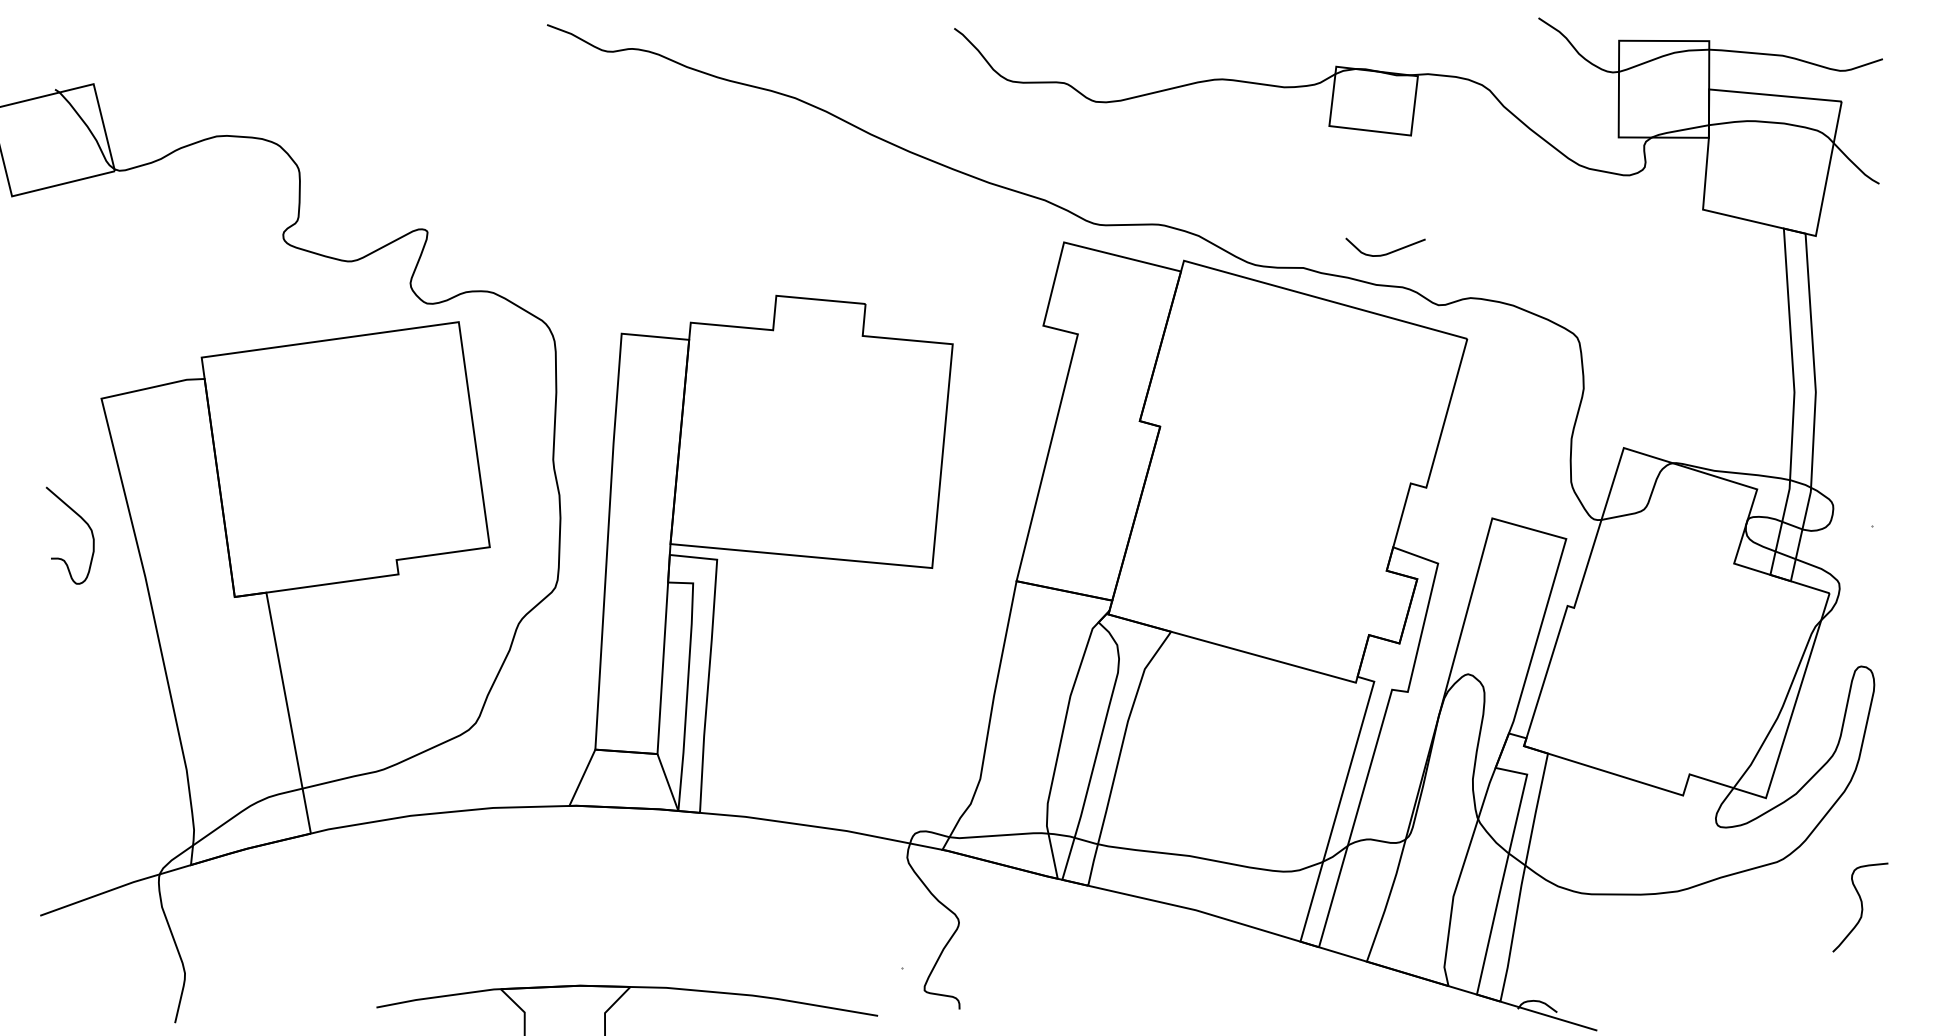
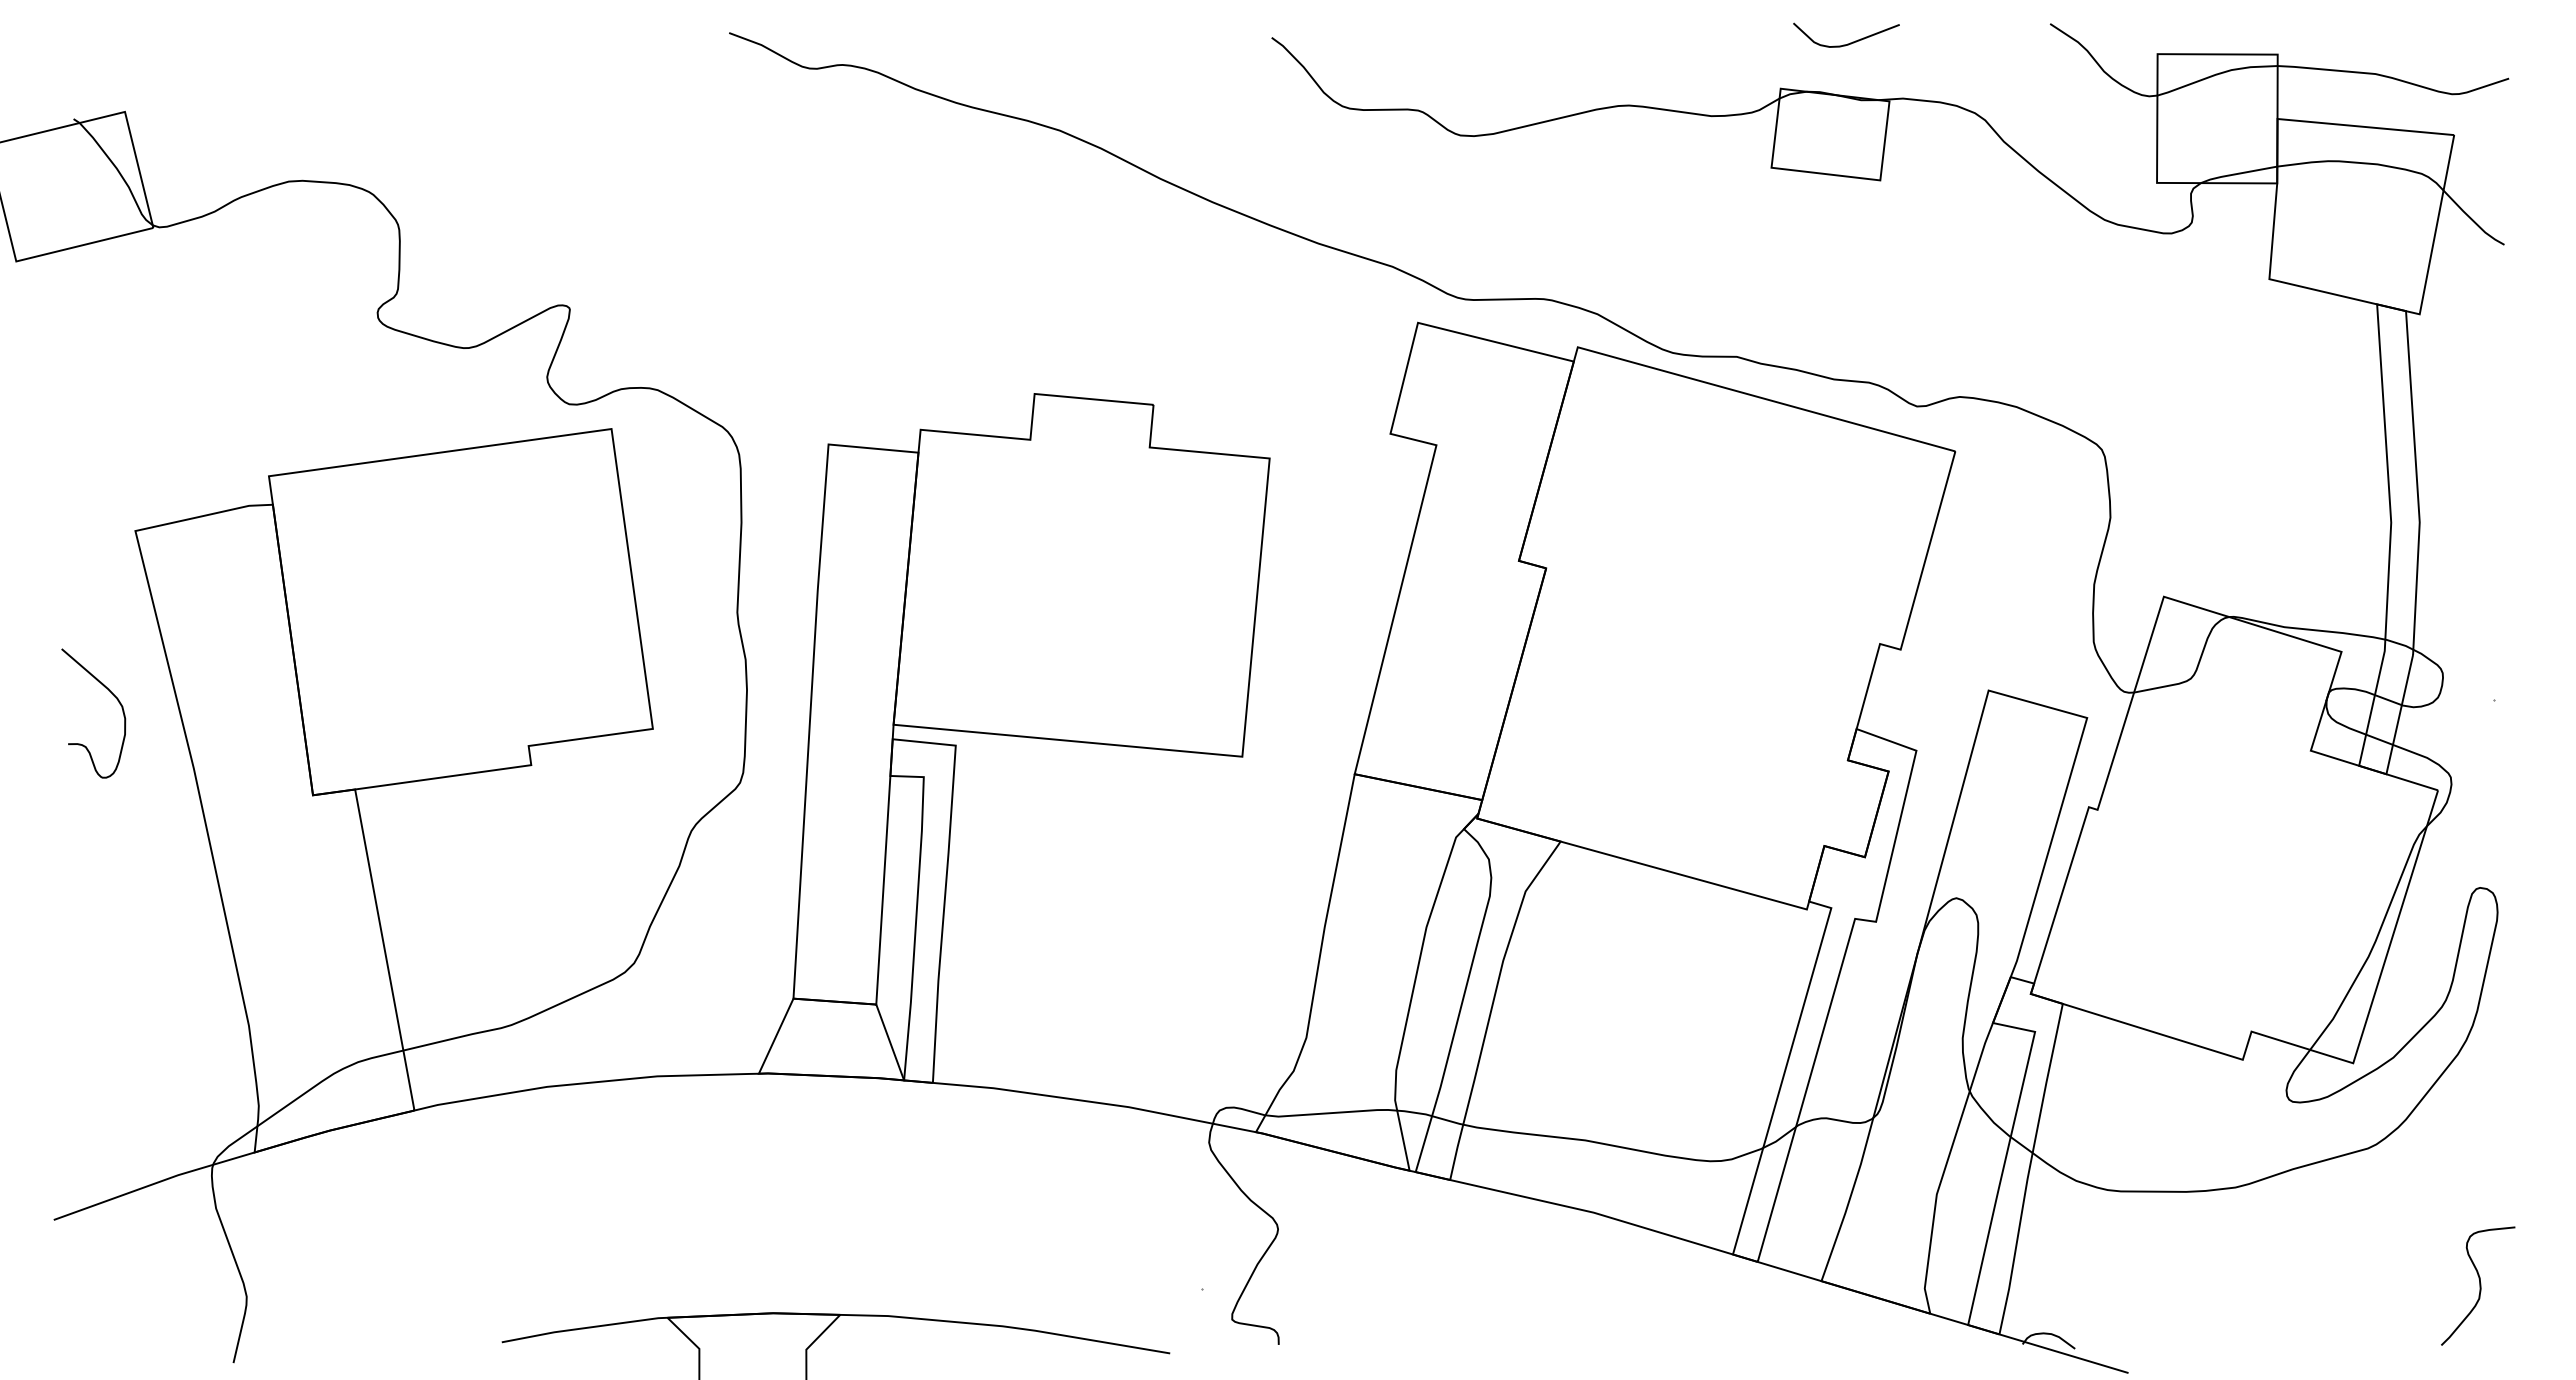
curve: (1388, 252) -> (1850, 42), moved
curve: (1861, 907) -> (2479, 1285), moved

